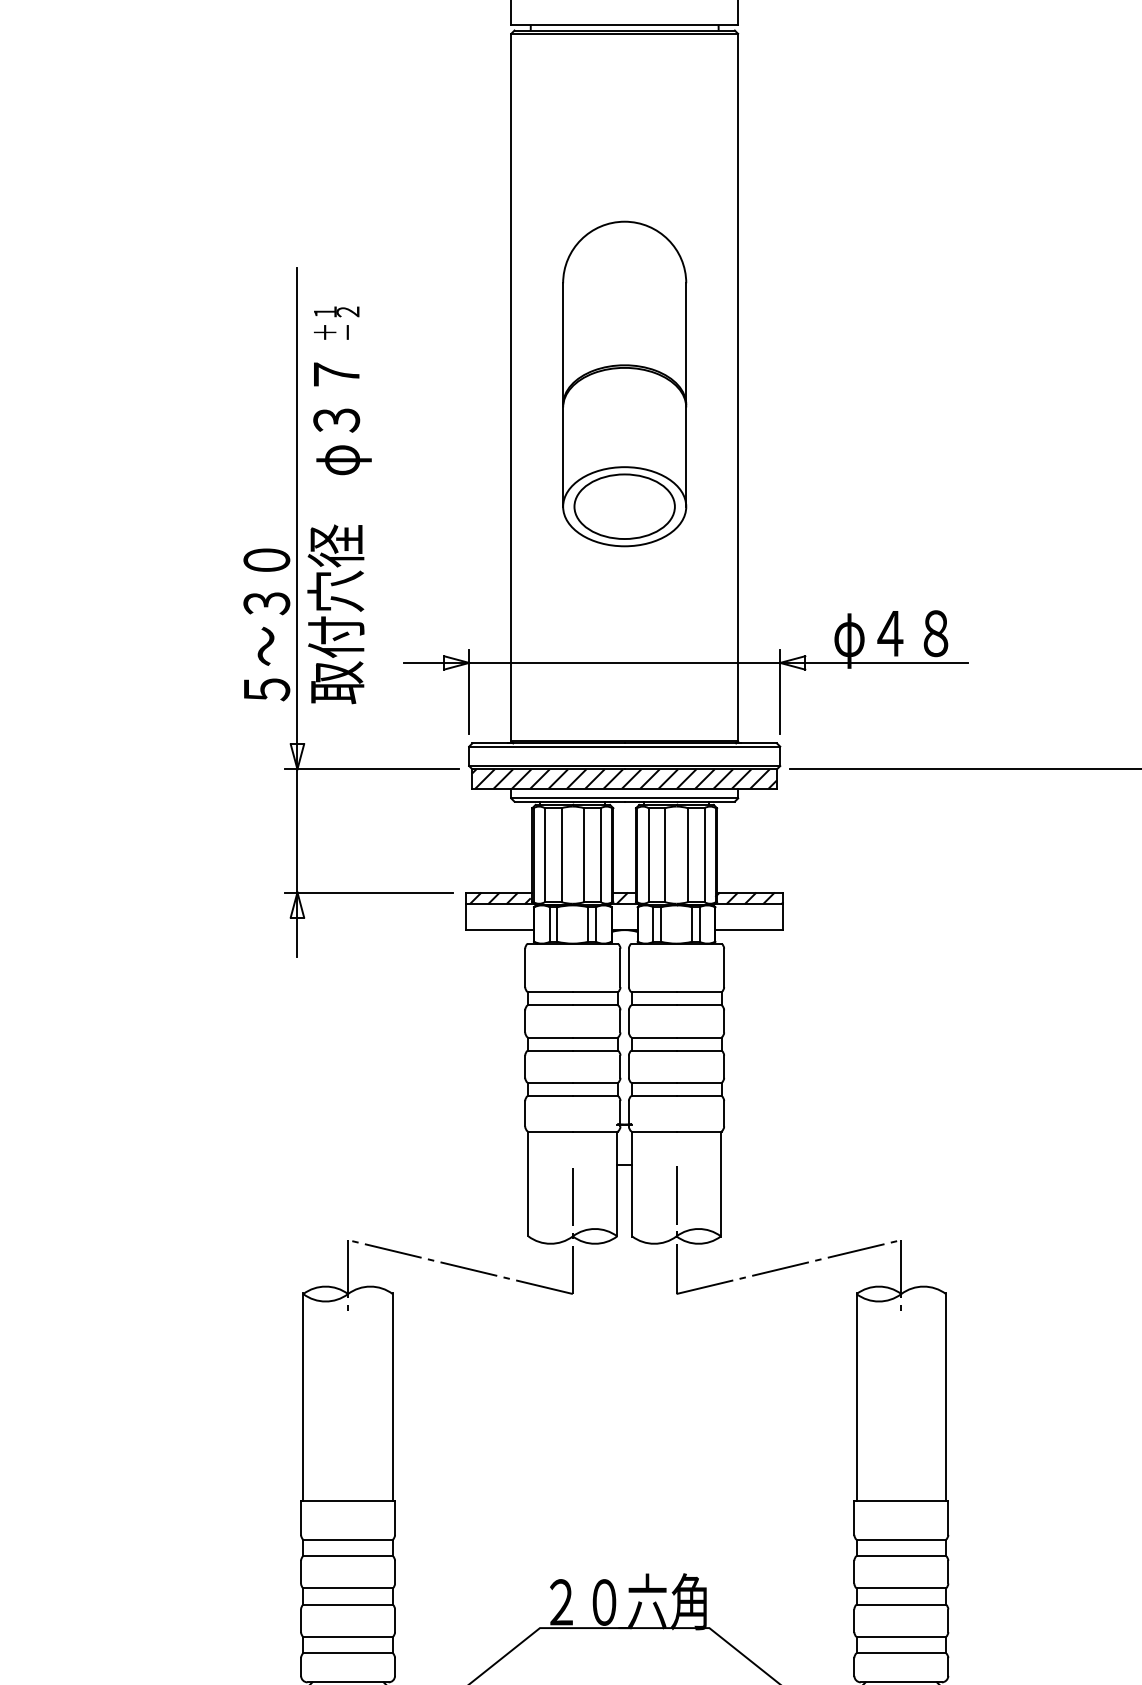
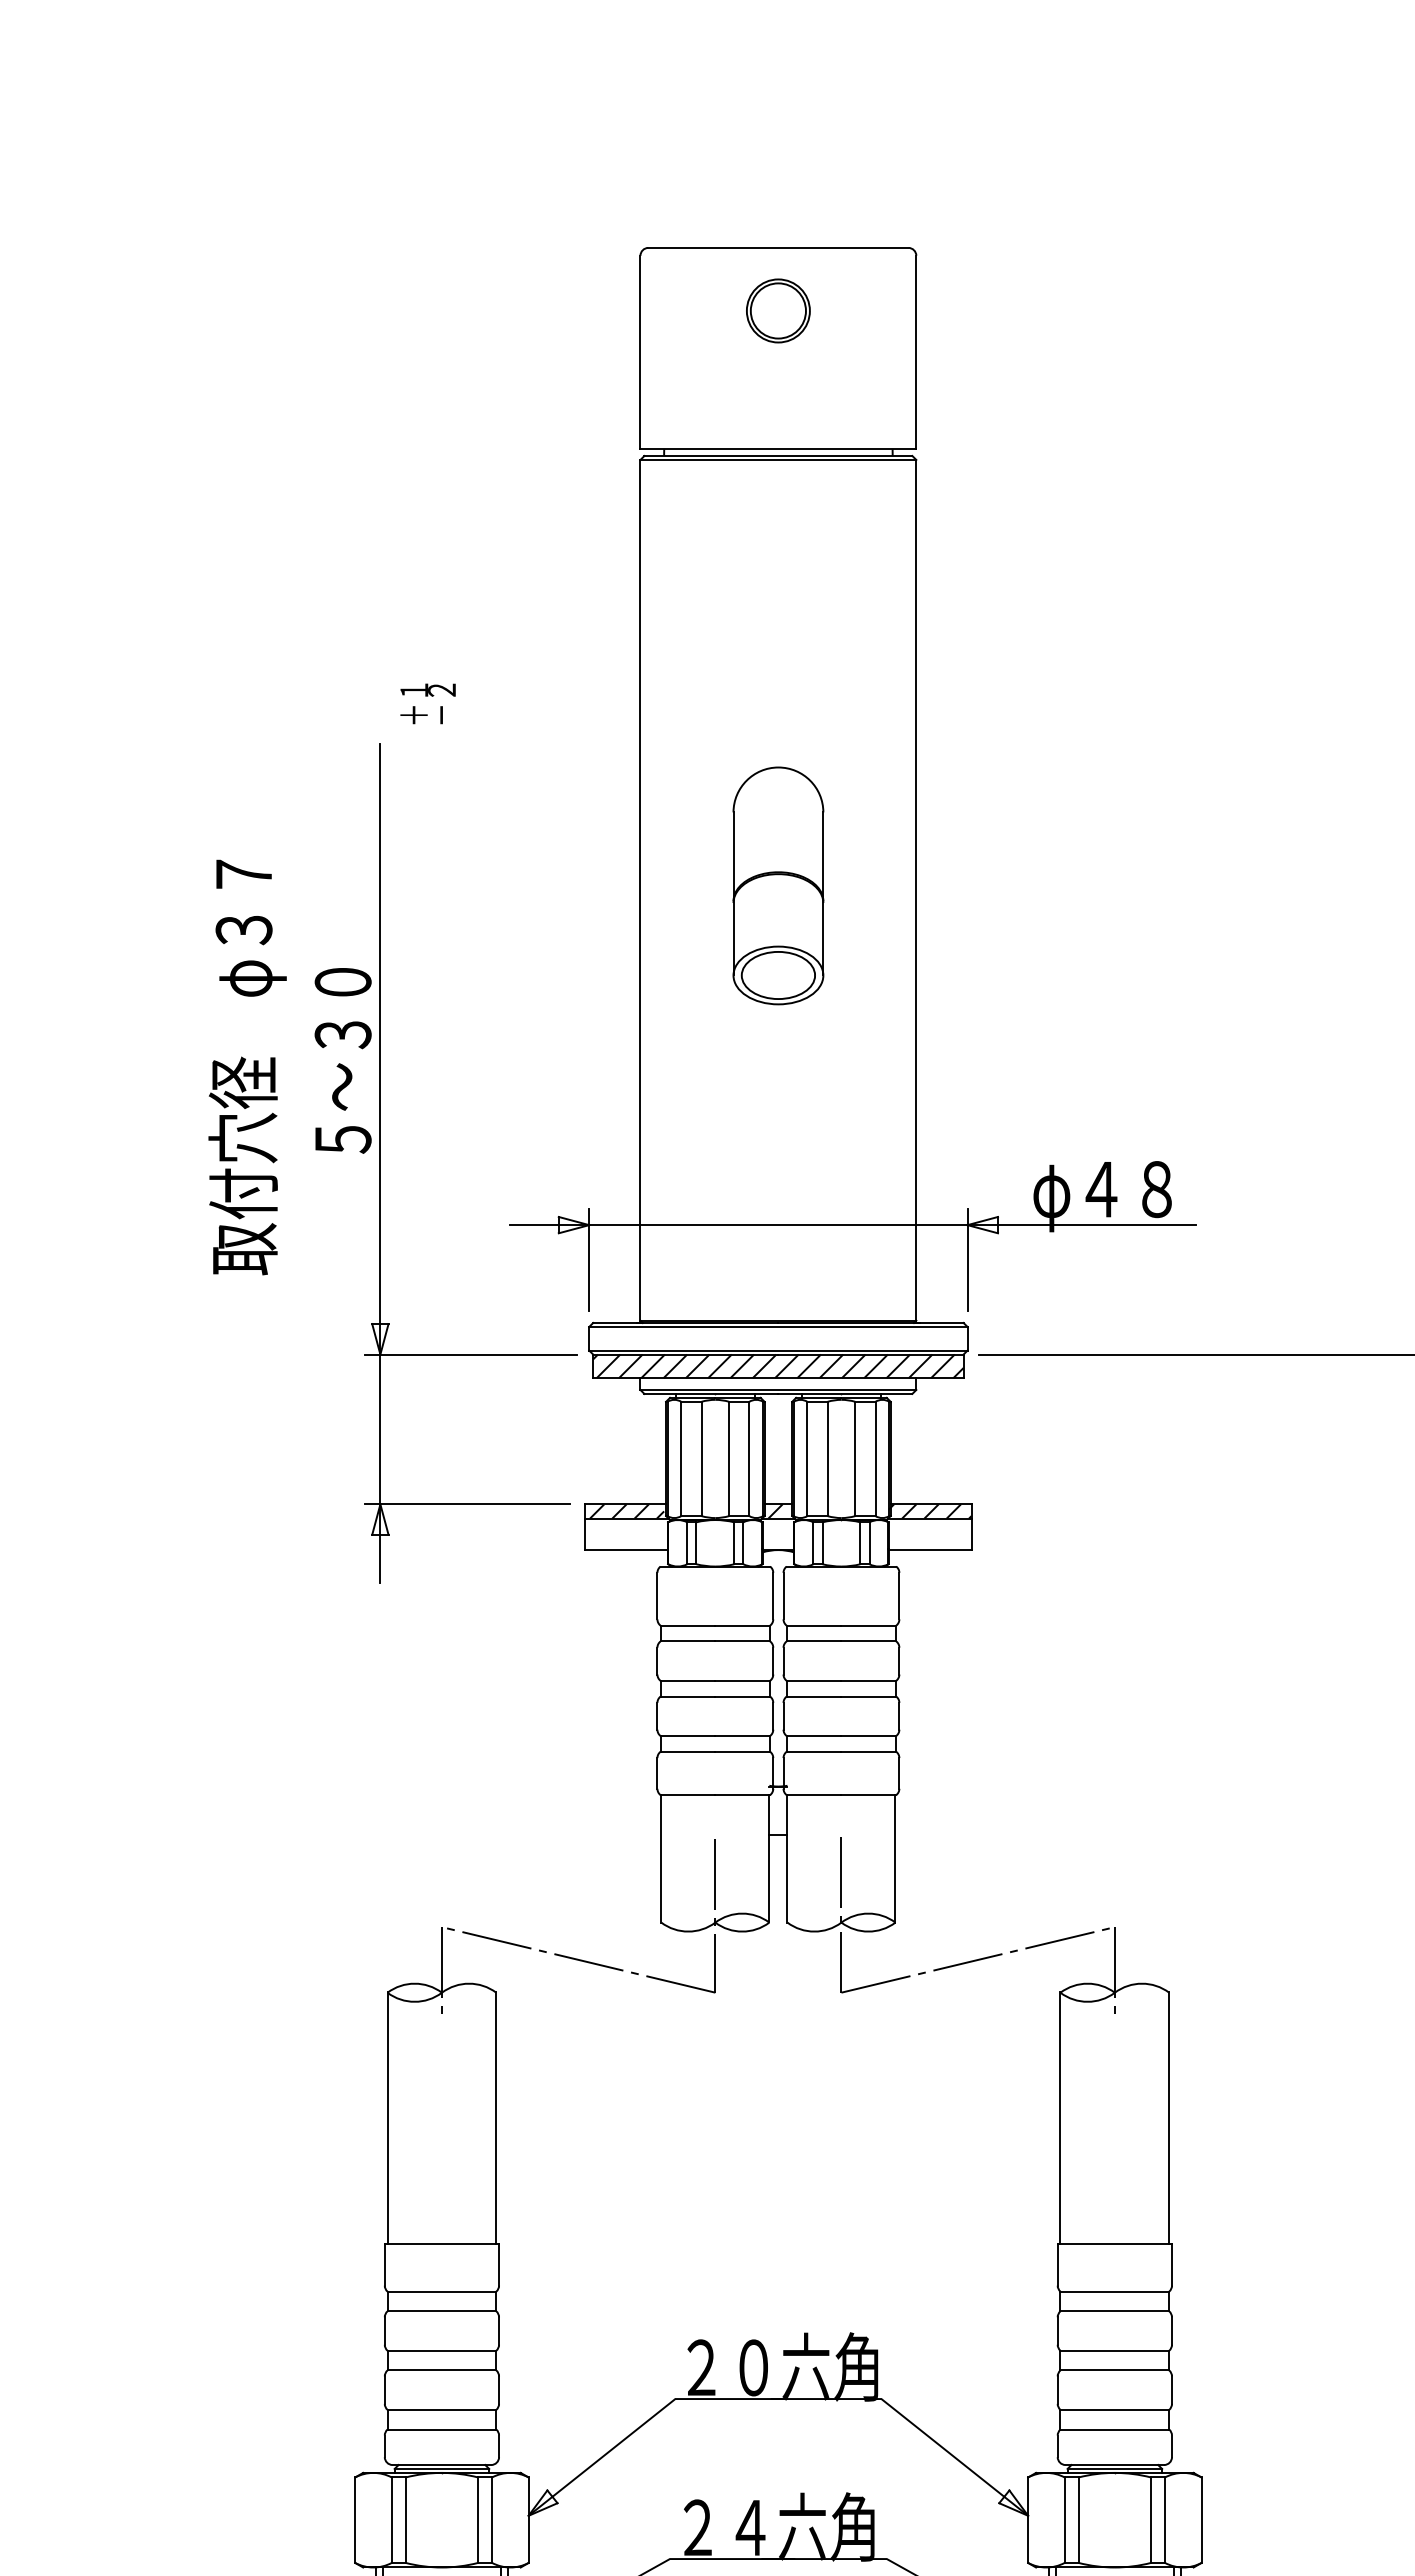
text: (336, 322) -> (427, 703), moved
part: (624, 383) -> (778, 885), size x0.6
text: (339, 533) -> (247, 1067), moved
text: (266, 624) -> (342, 1060), moved

